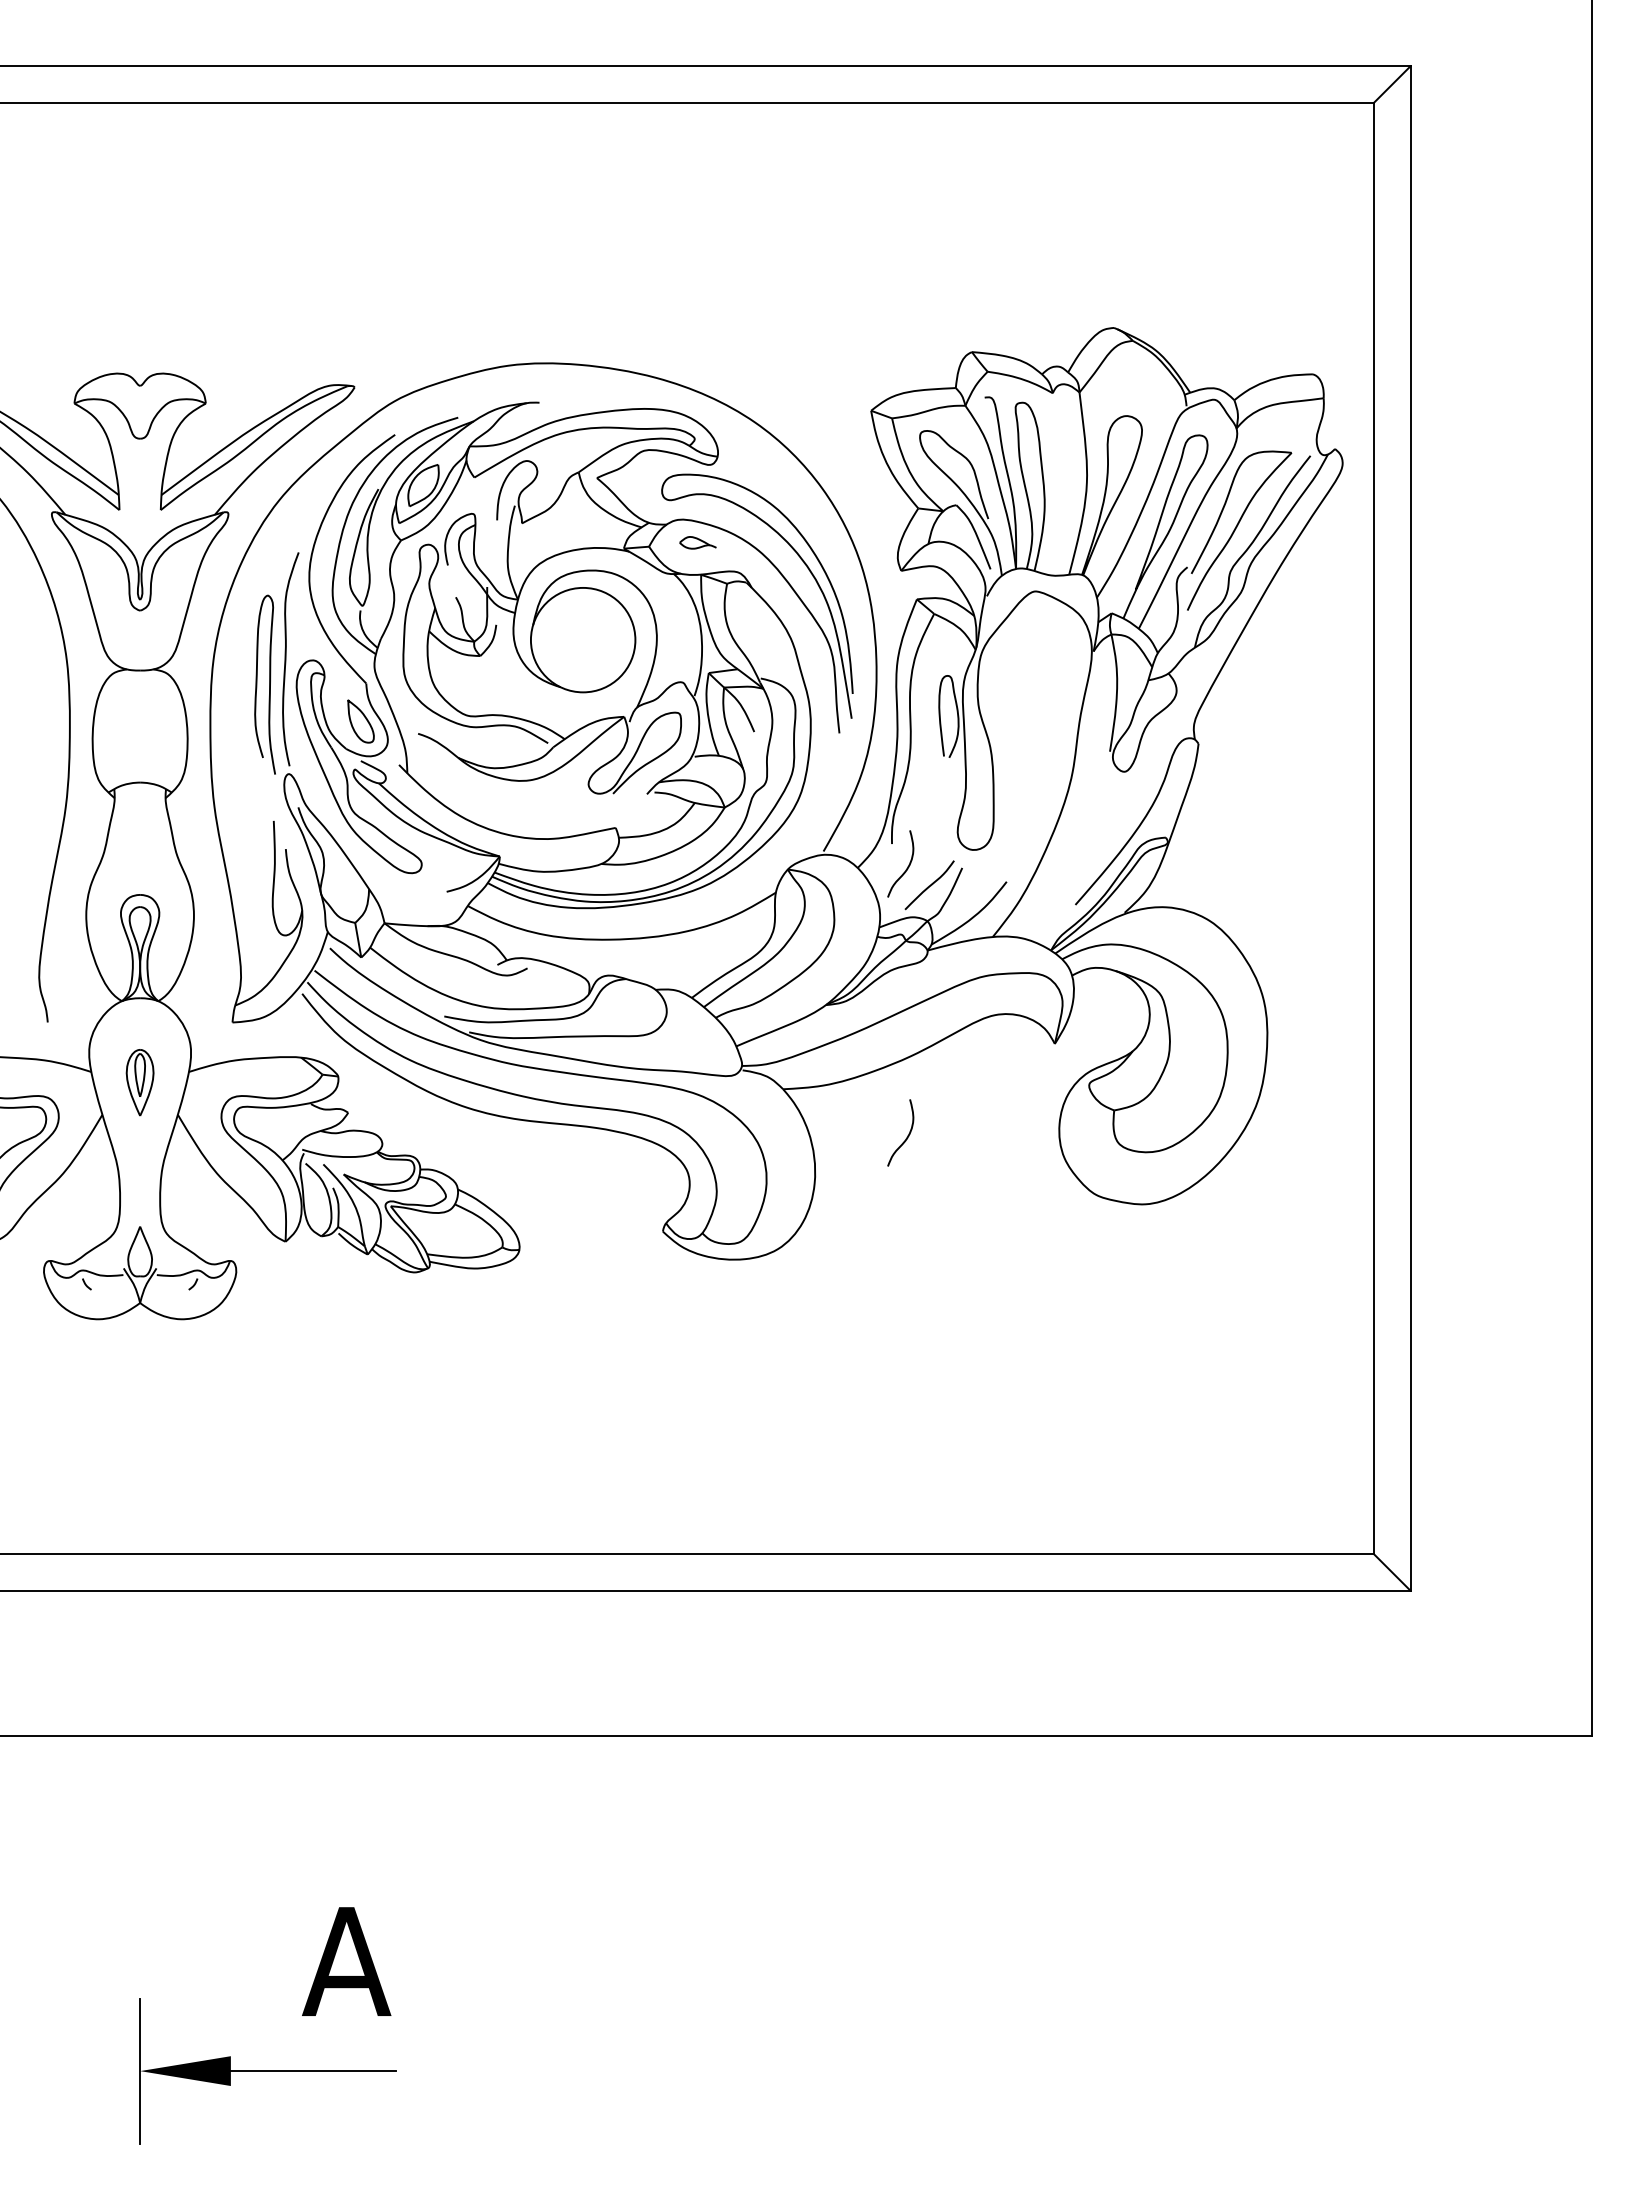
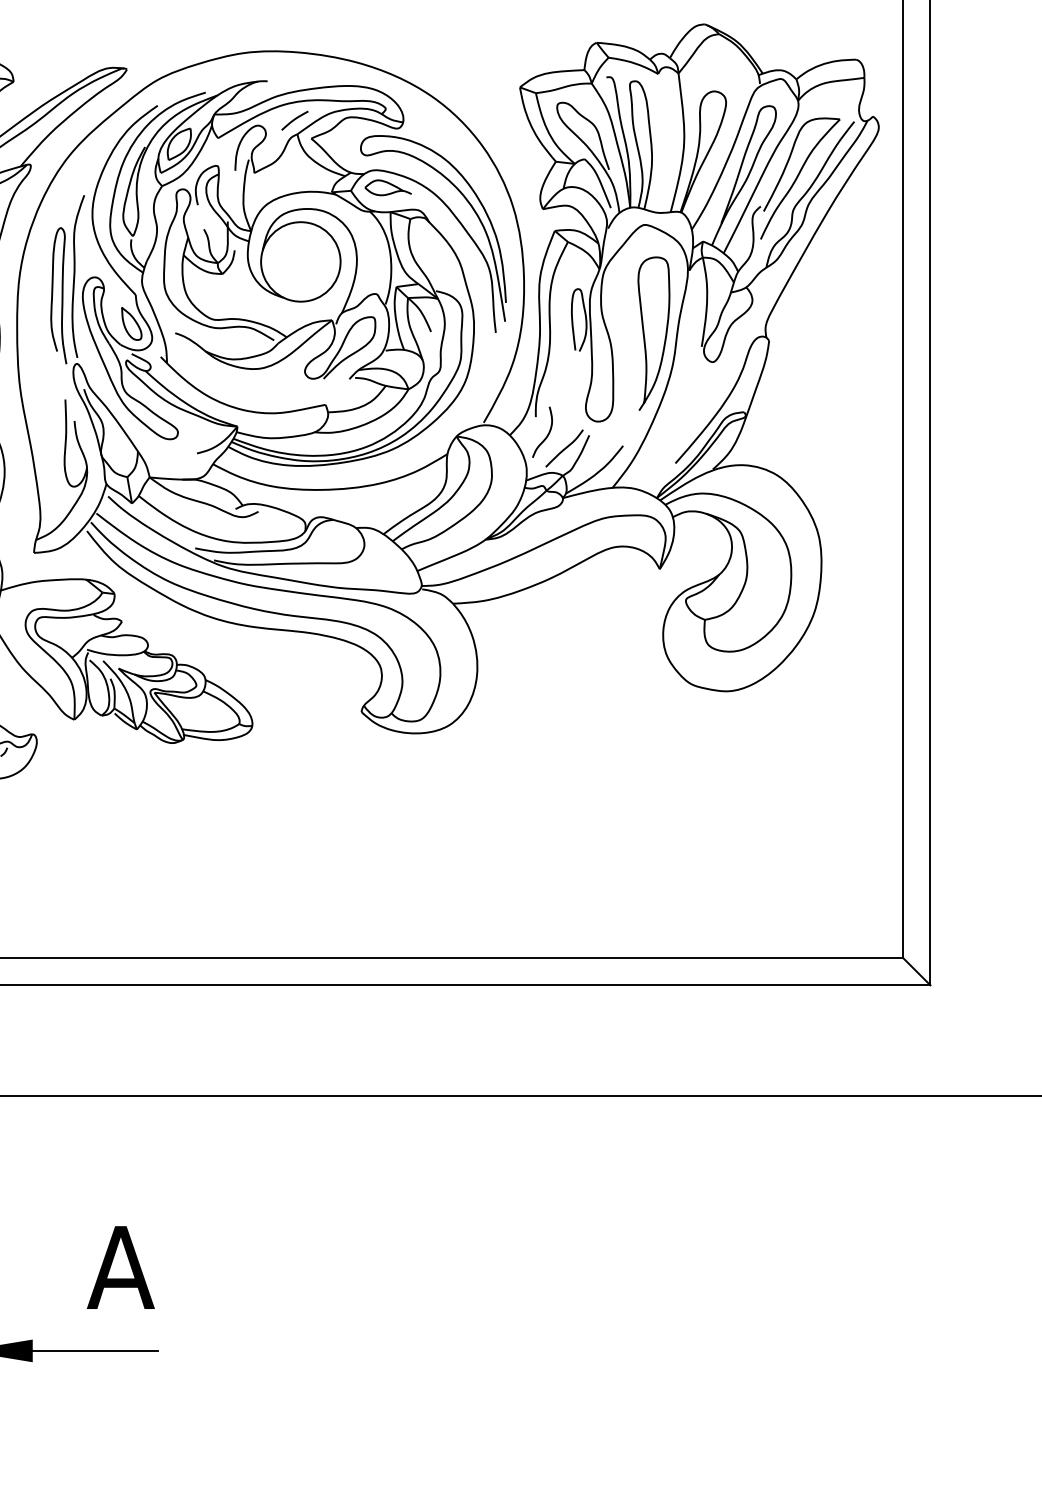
curve: (575, 453) -> (295, 119), added
part: (697, 542) -> (387, 187), size x1.67
curve: (1035, 738) -> (645, 336), added
curve: (907, 1135) -> (547, 638), removed

